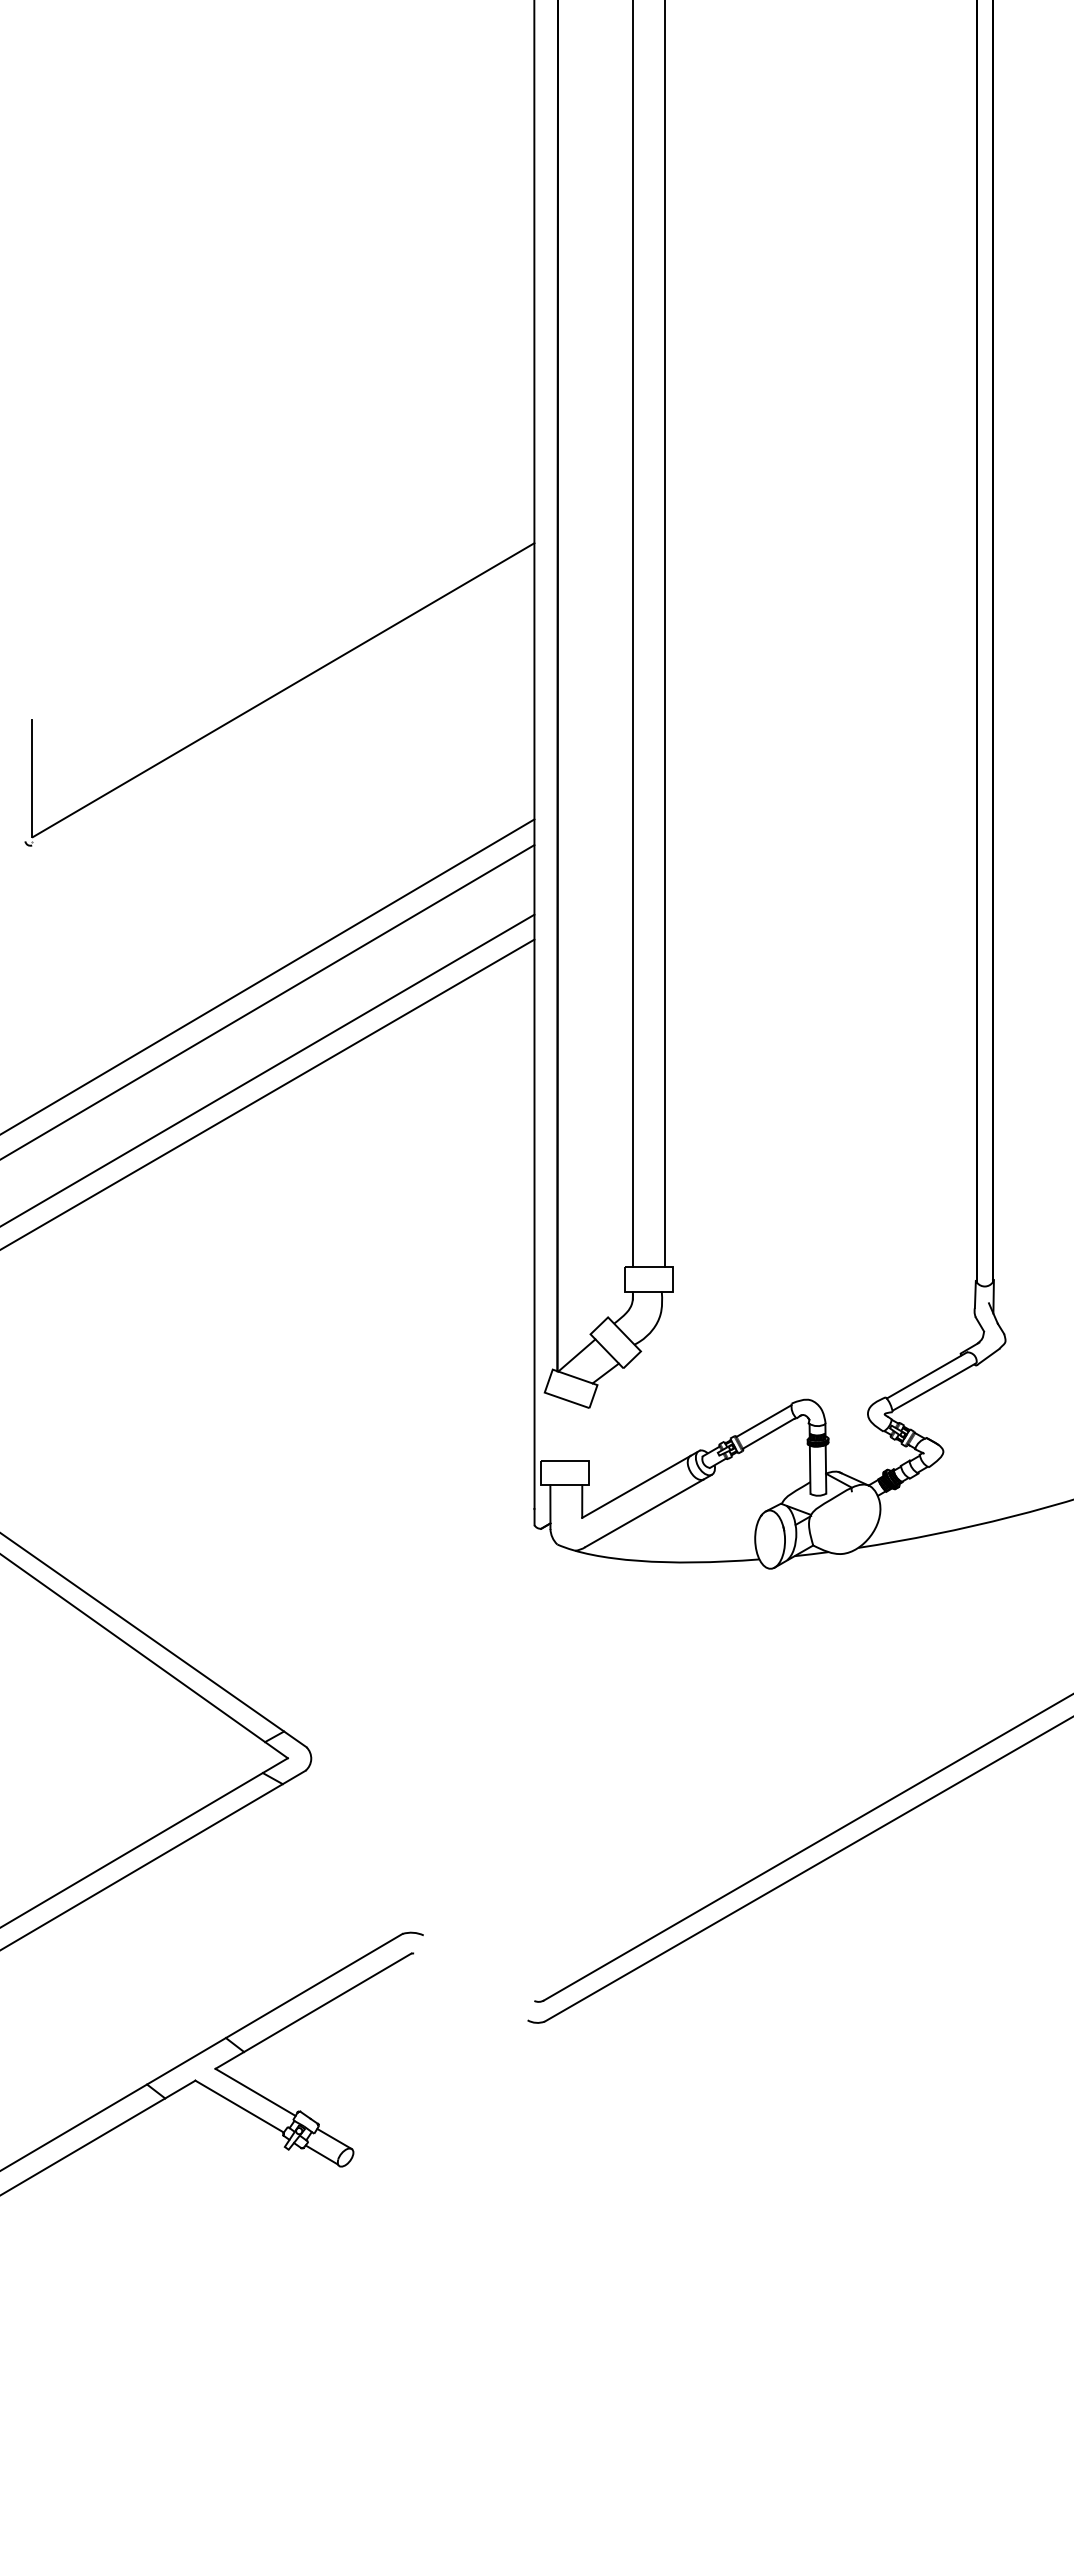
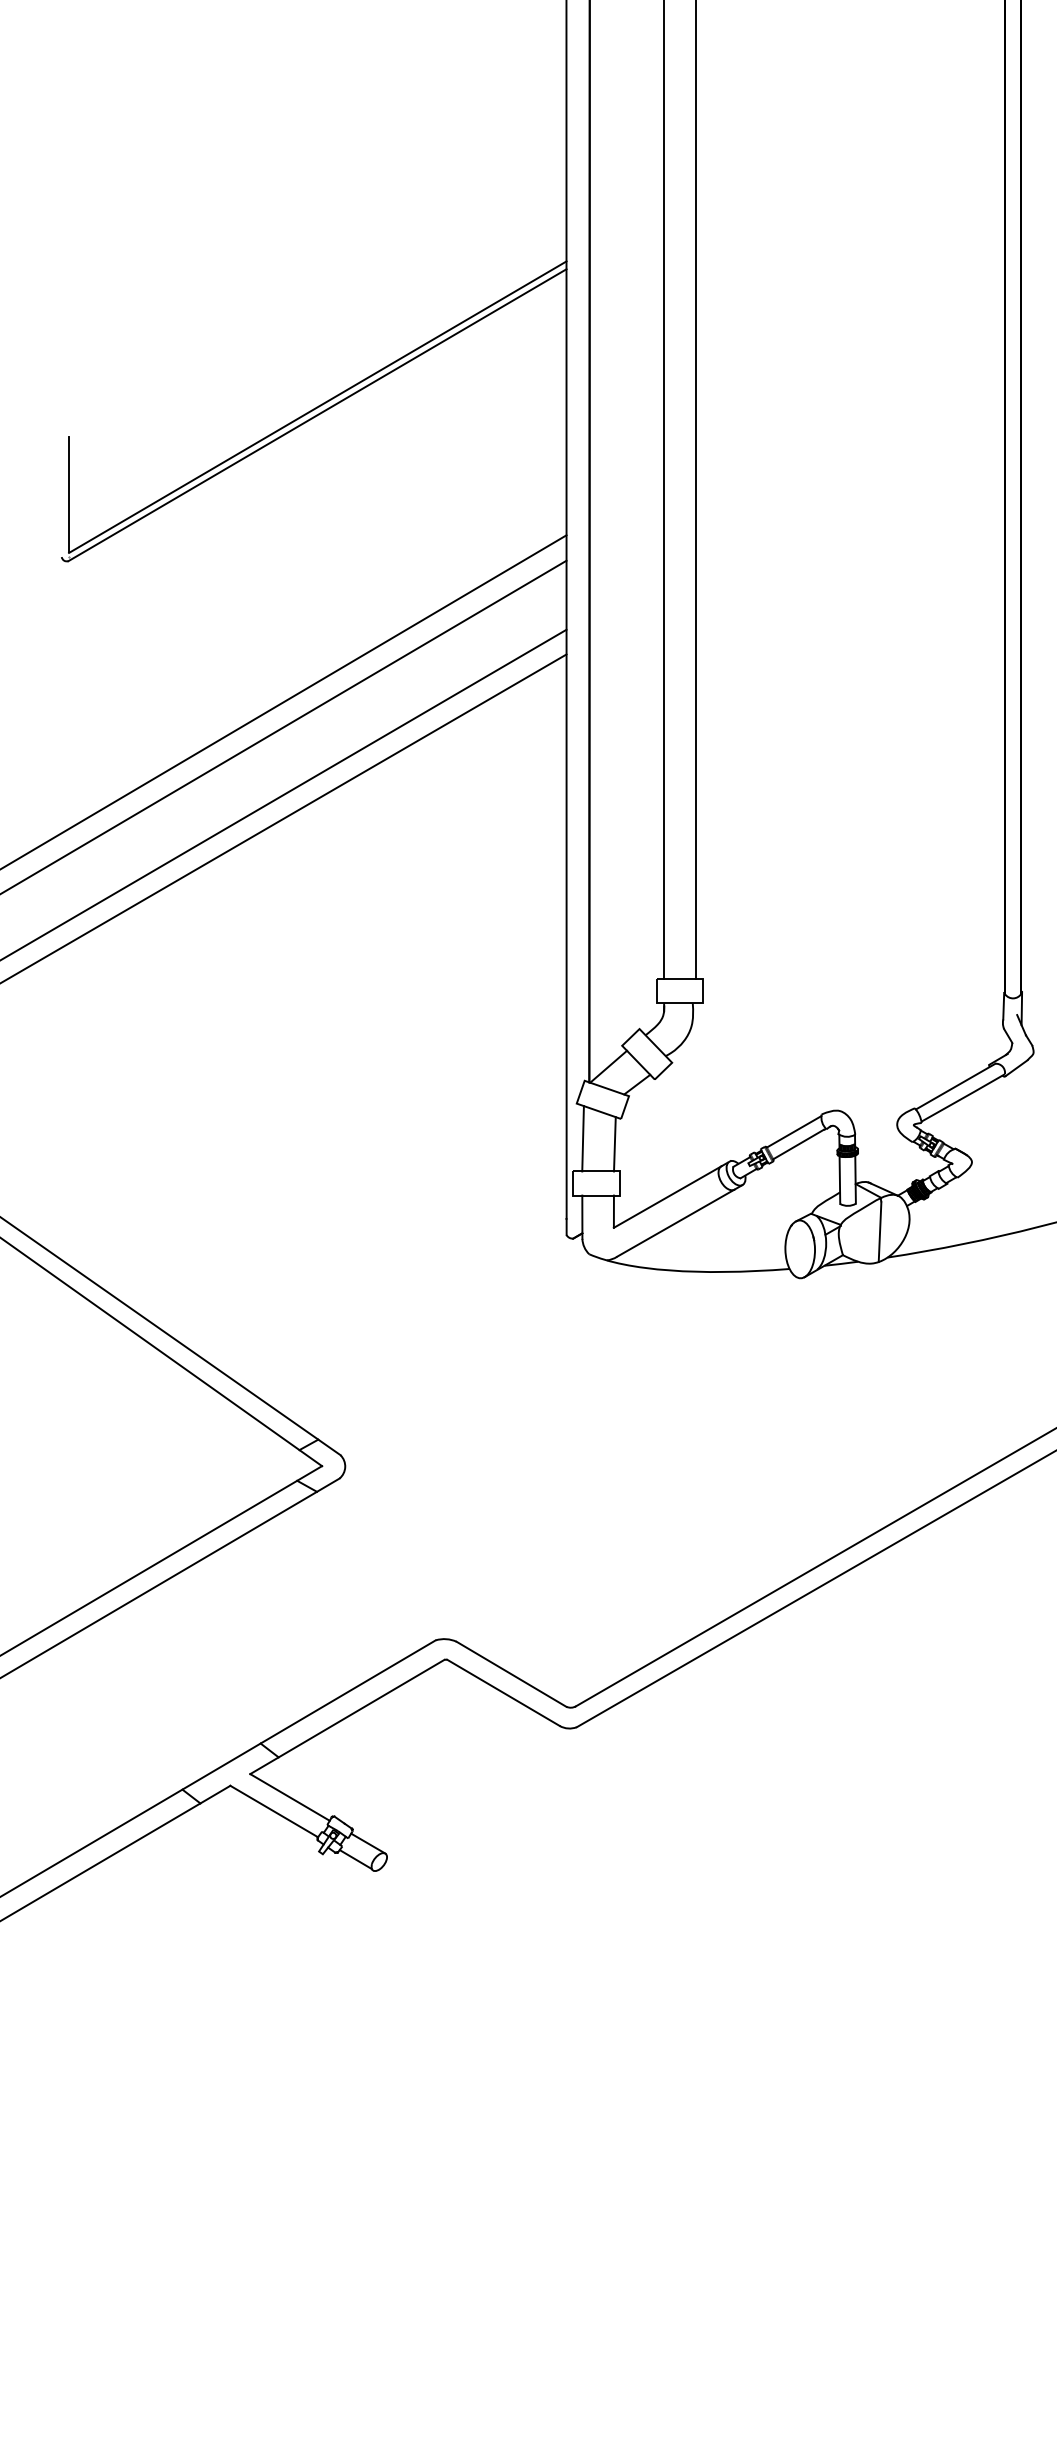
line: (283, 698) -> (317, 415), added
line: (550, 1428) -> (582, 1139), added
line: (583, 1433) -> (615, 1144), added
line: (850, 1522) -> (879, 1232), added
line: (478, 1967) -> (511, 1673), added
line: (470, 1986) -> (503, 1692), added

